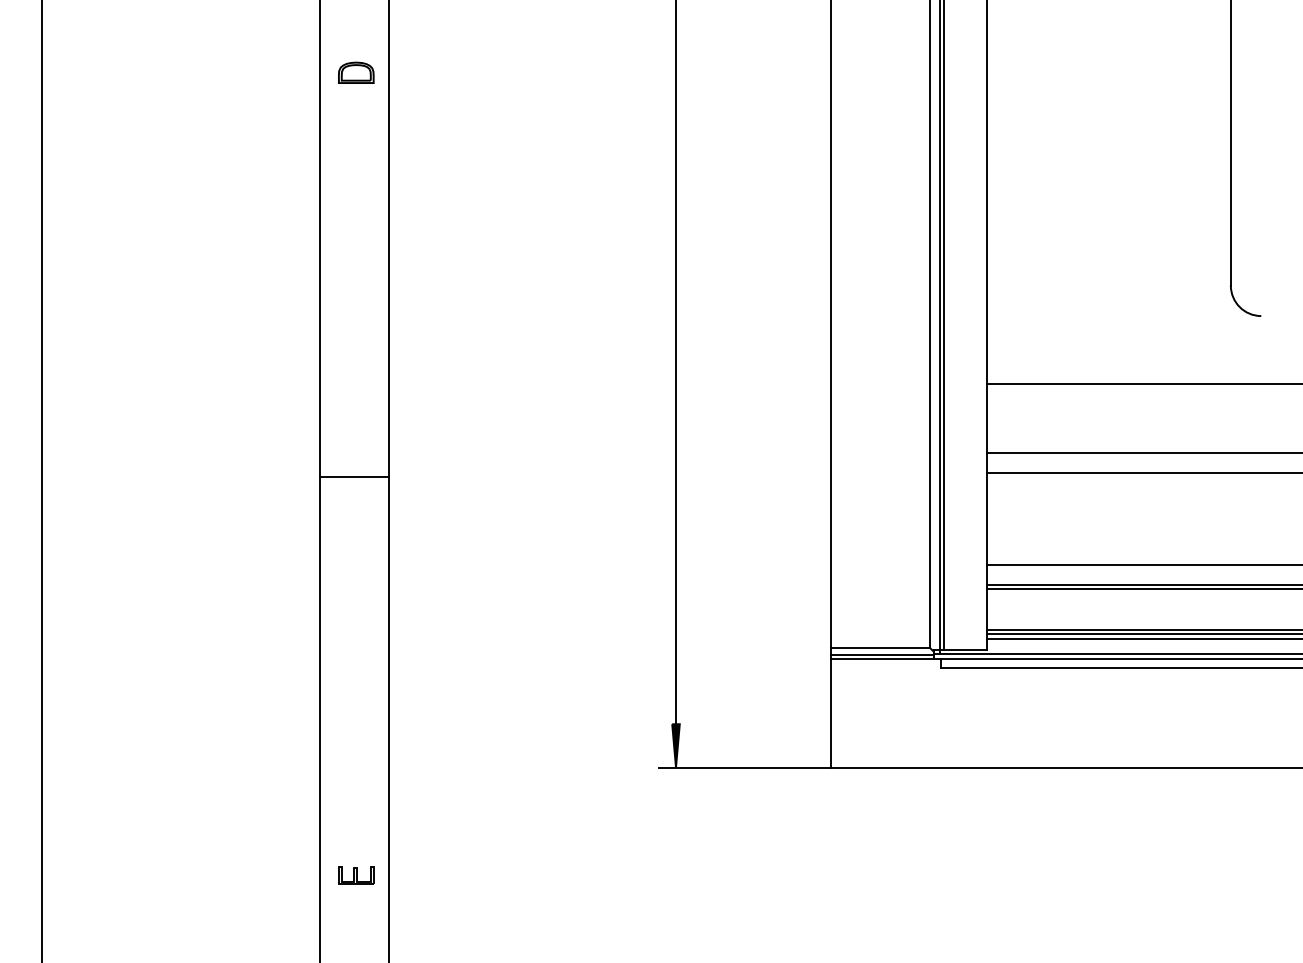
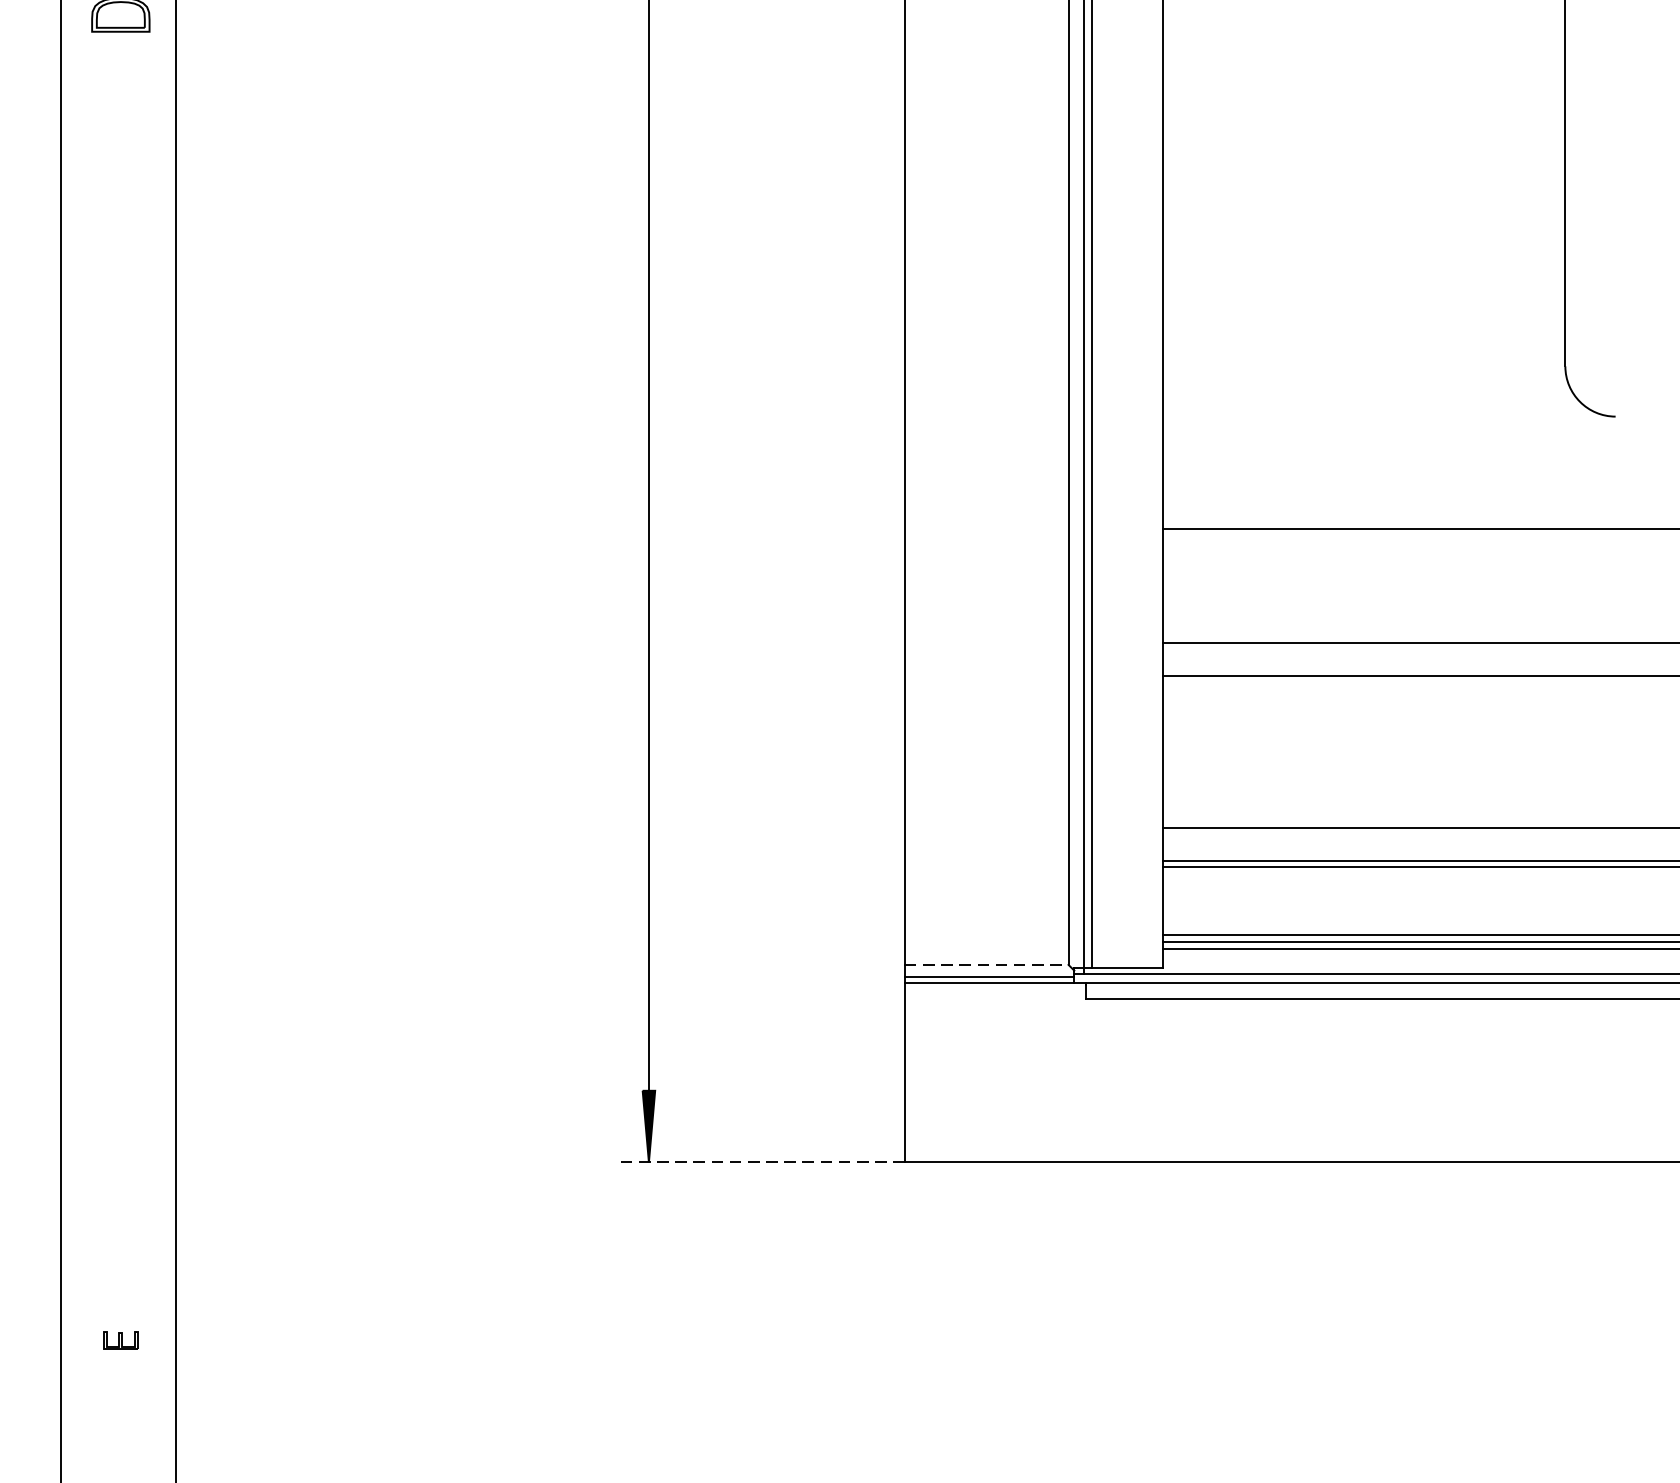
line: (354, 477) -> (117, 683), removed
line: (880, 648) -> (986, 965), solid -> dashed
line: (744, 767) -> (762, 1162), solid -> dashed
part: (356, 875) -> (121, 1340), size x0.6

